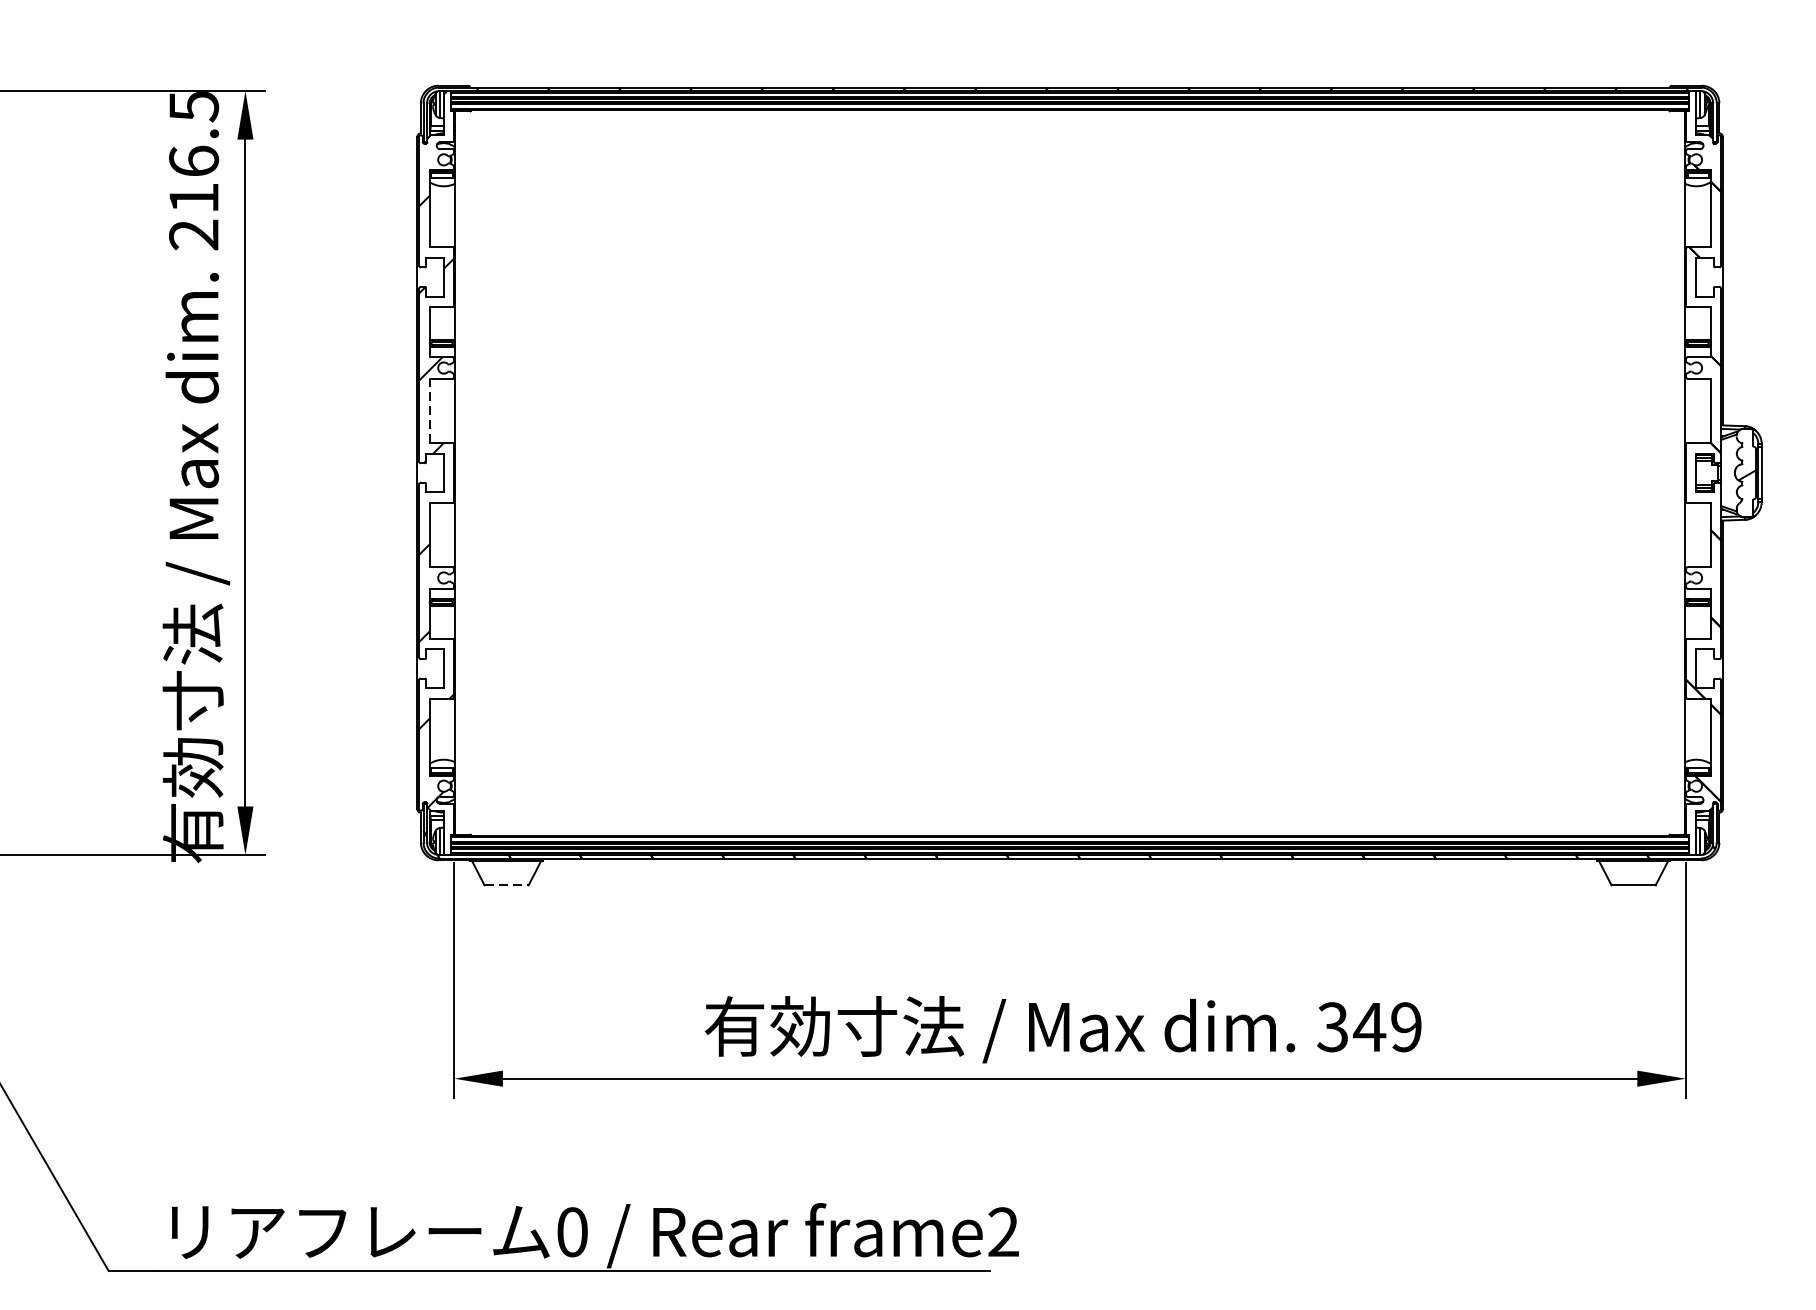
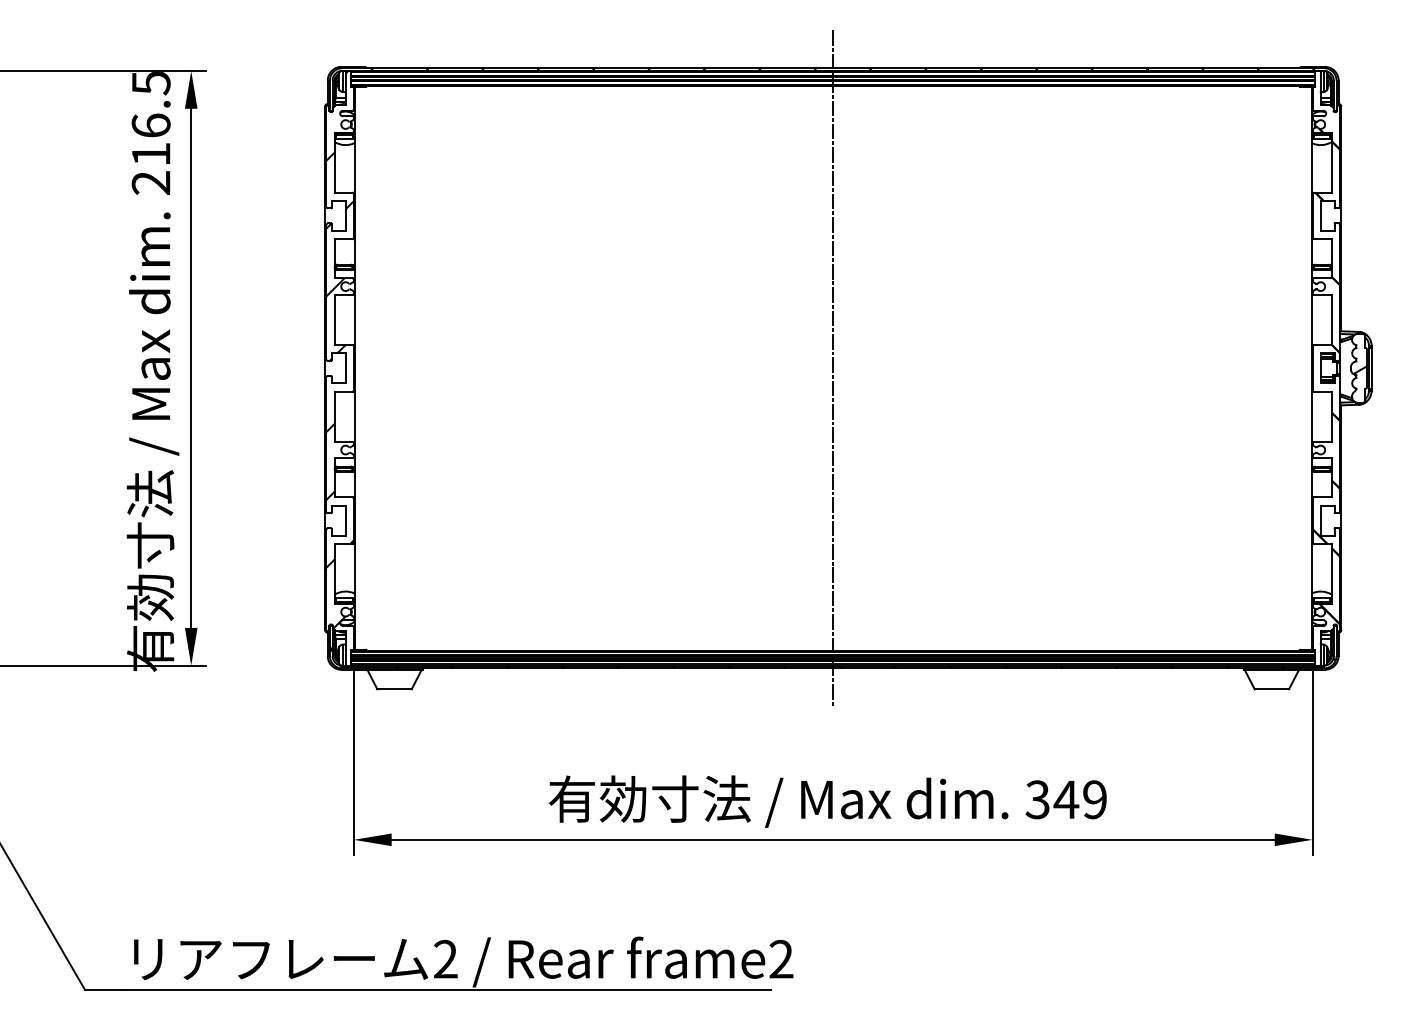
line: (429, 410) -> (334, 319), dashed -> solid
line: (1070, 473) -> (833, 368), added
line: (507, 885) -> (395, 689), dashed -> solid
text: (572, 1231) -> (445, 958), 0 -> 2

